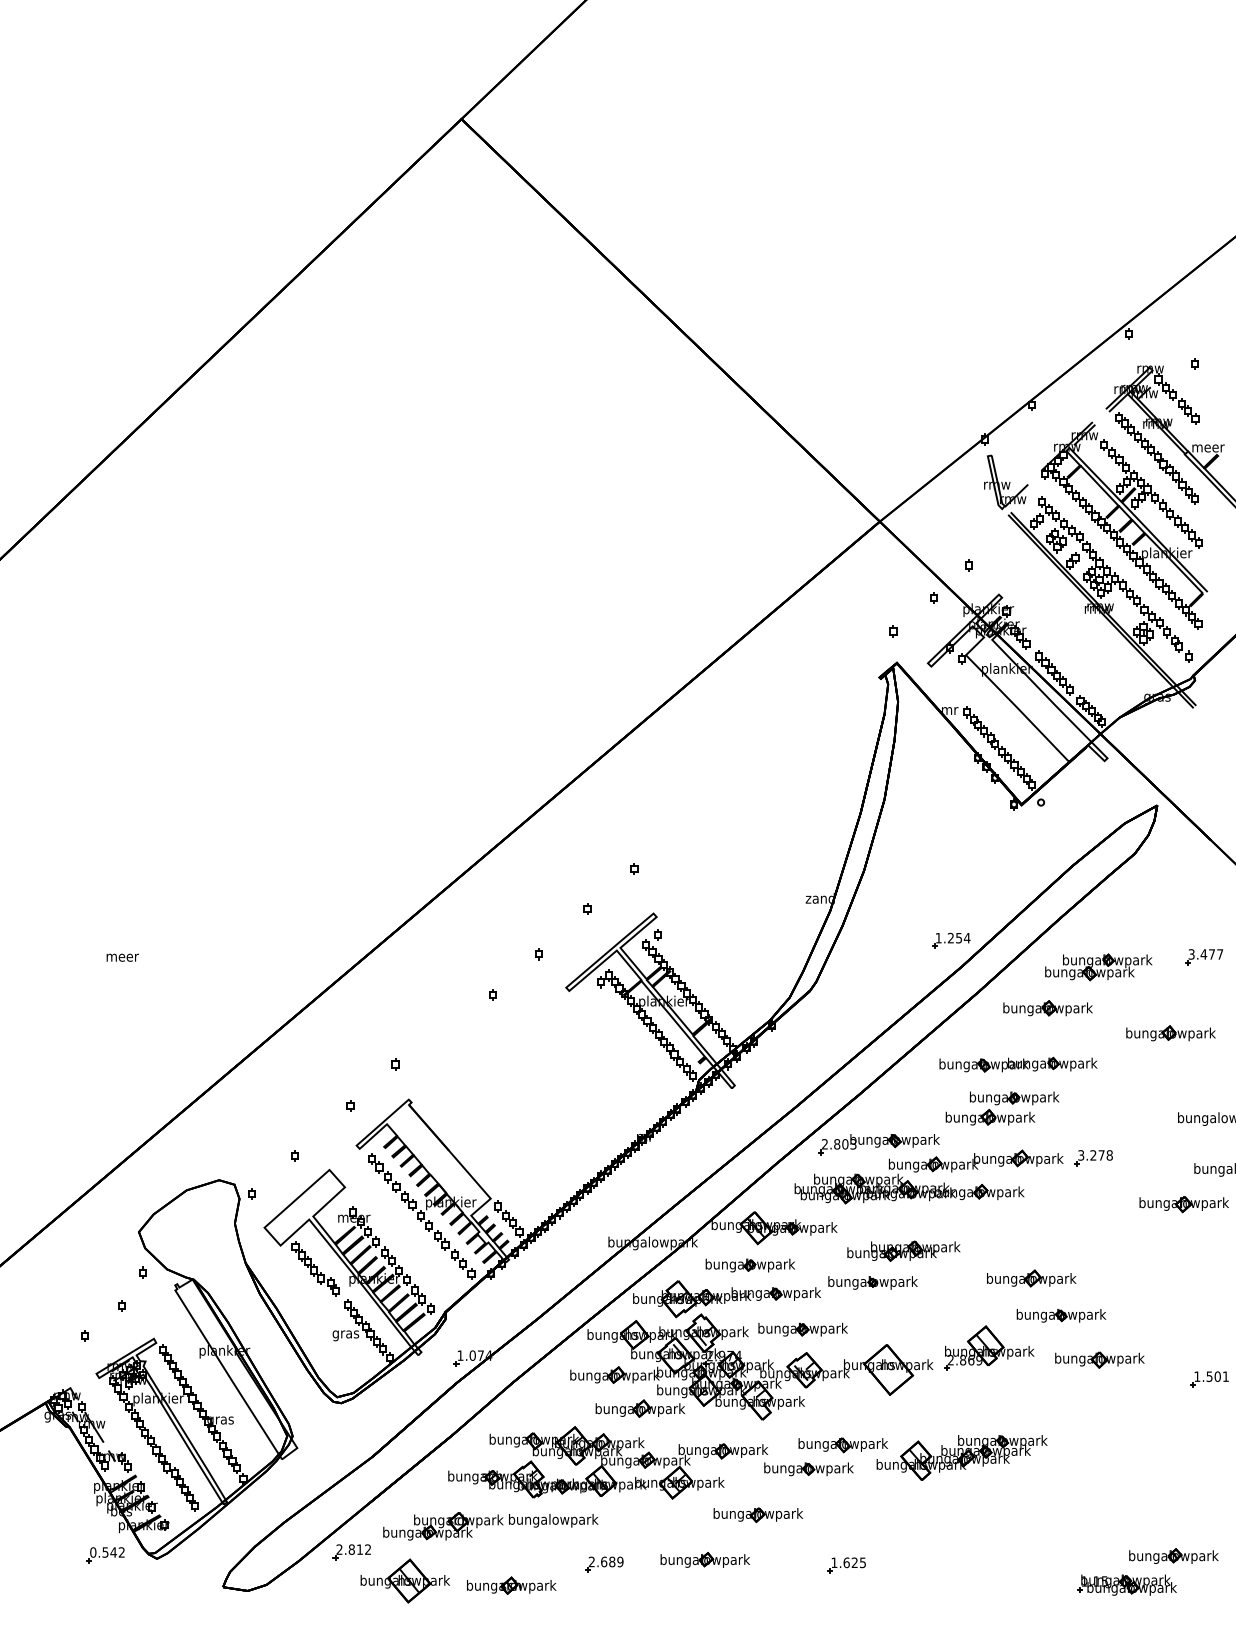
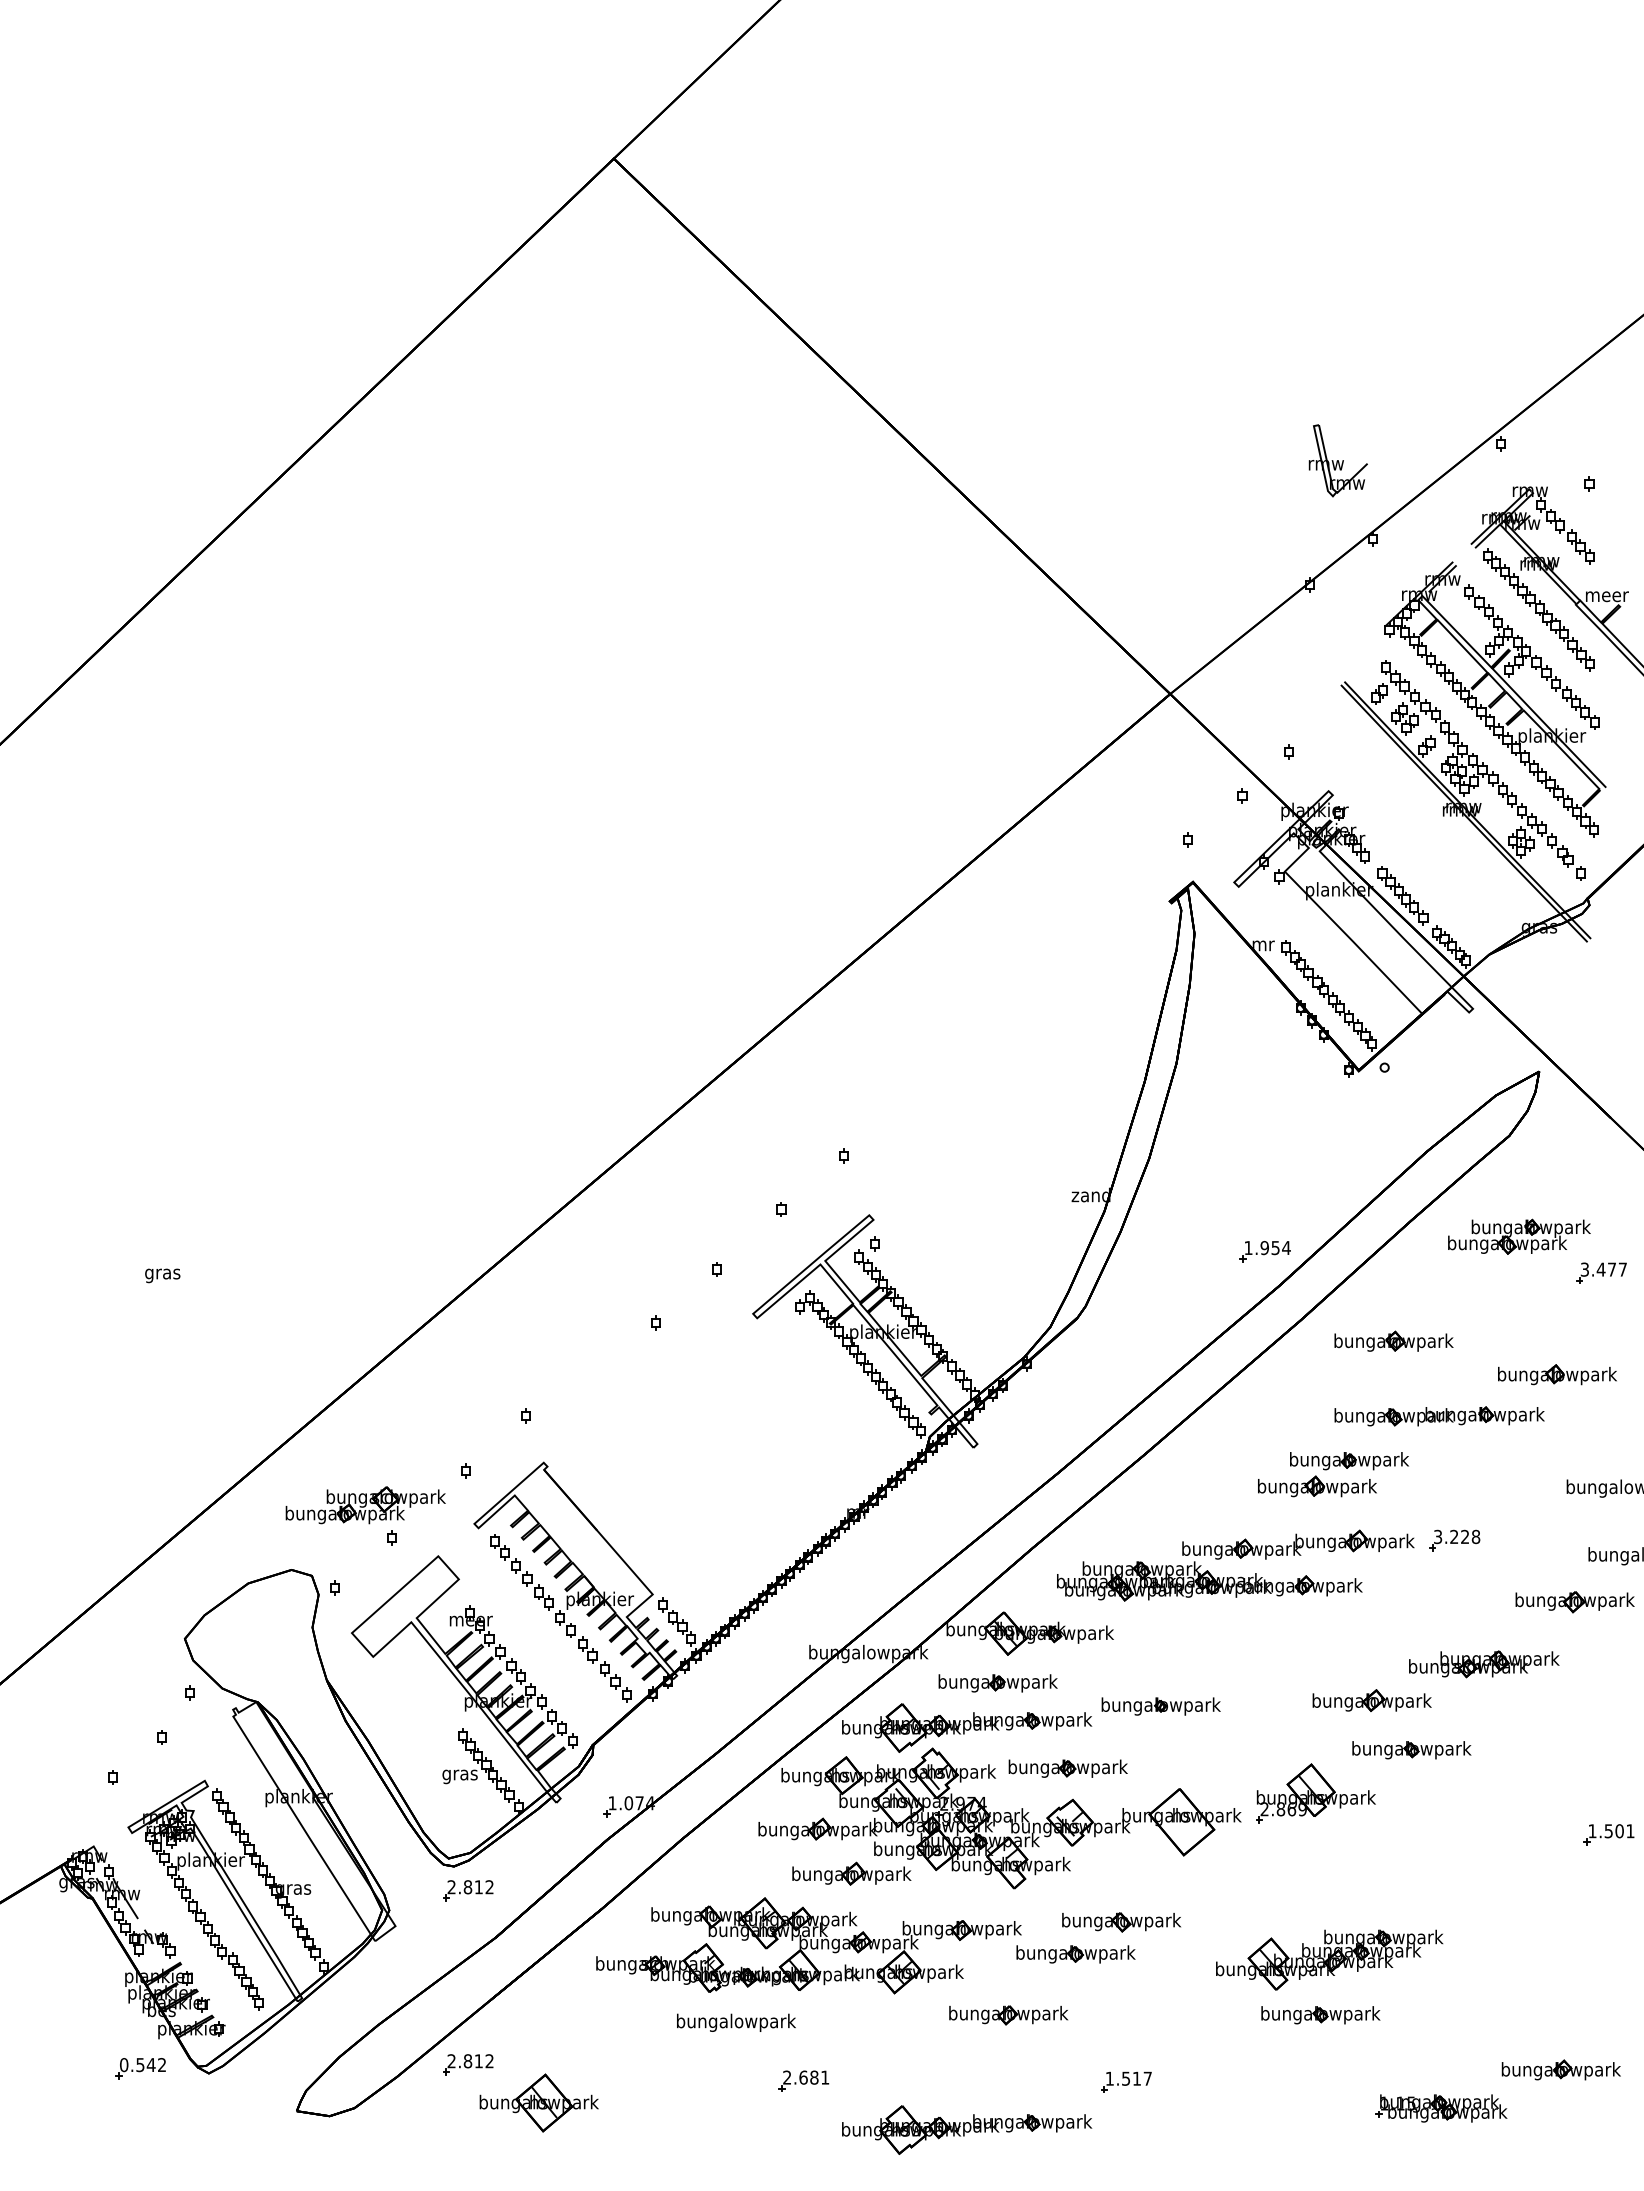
part: (1005, 482) -> (1337, 460), moved
text: (950, 938) -> (1264, 1248), 1.254 -> 1.954
text: (122, 958) -> (163, 1275), meer -> gras
part: (1098, 967) -> (1519, 1236), moved
part: (1018, 1064) -> (1439, 1416), moved
part: (878, 1144) -> (1168, 1522), removed
text: (1101, 1155) -> (1465, 1536), 3.278 -> 3.228
part: (904, 1251) -> (1484, 1664), moved
part: (315, 1268) -> (419, 1687), removed
part: (1099, 1360) -> (1462, 1809), removed
part: (352, 1421) -> (468, 1890), added
part: (961, 1457) -> (1329, 1959), moved
part: (992, 1515) -> (1320, 2015), added
part: (443, 1526) -> (365, 1505), moved
part: (704, 1559) -> (937, 2074), removed
text: (620, 1561) -> (825, 2077), 2.689 -> 2.681
text: (854, 1562) -> (1136, 2078), 1.625 -> 1.517
part: (511, 1585) -> (680, 2109), removed
part: (1127, 1585) -> (1441, 2108), moved
part: (727, 1600) -> (967, 2129), added

